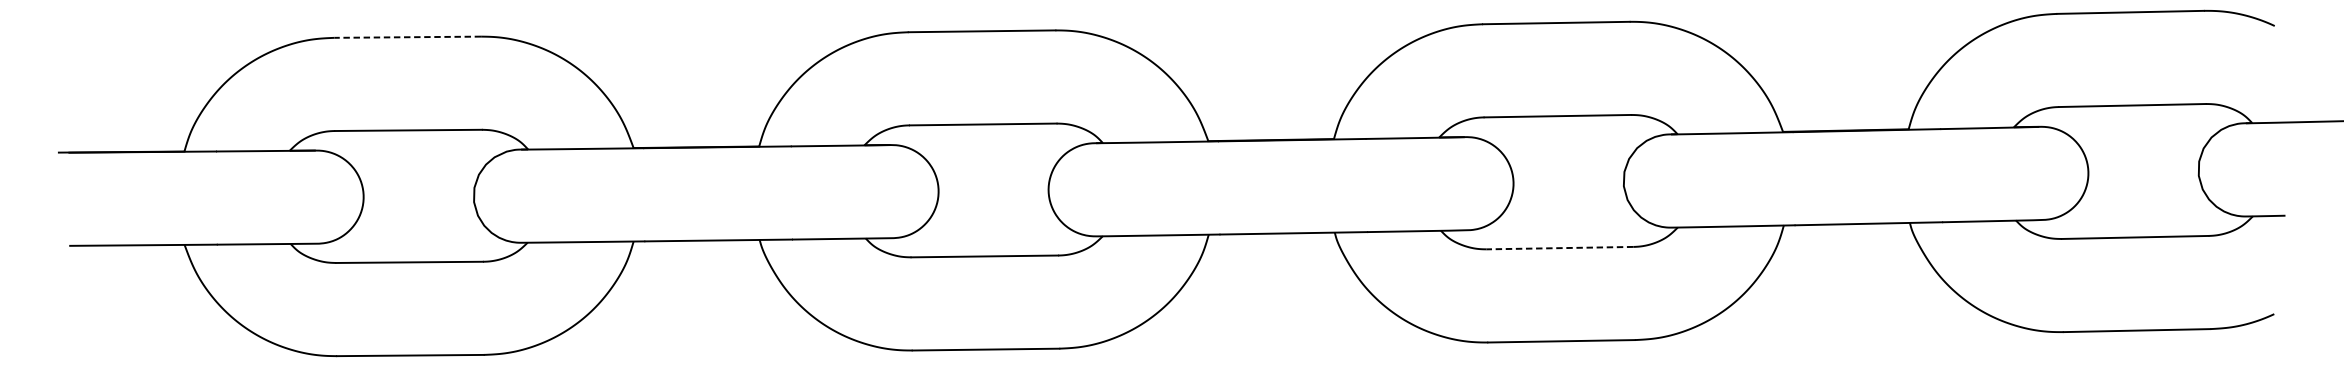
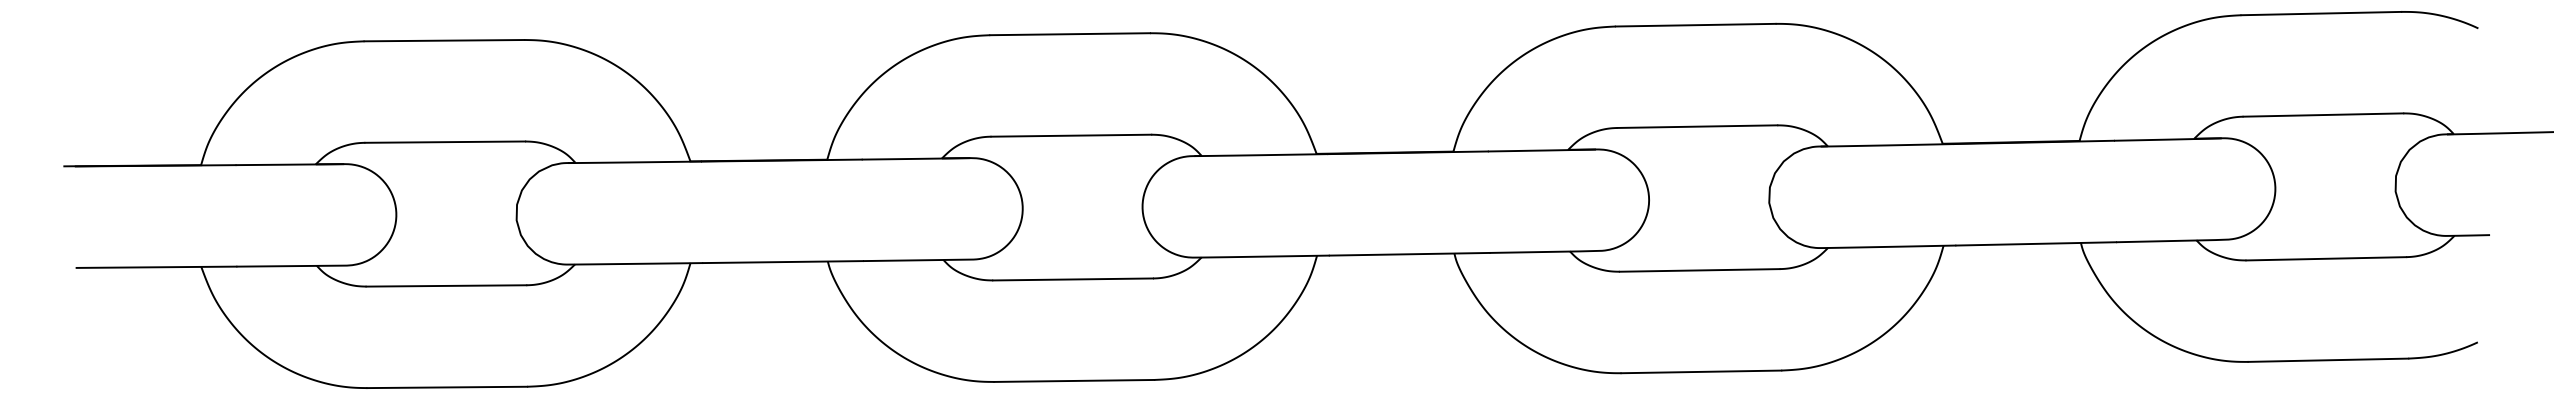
line: (407, 37) -> (444, 40), dashed -> solid
line: (1559, 248) -> (1699, 270), dashed -> solid

